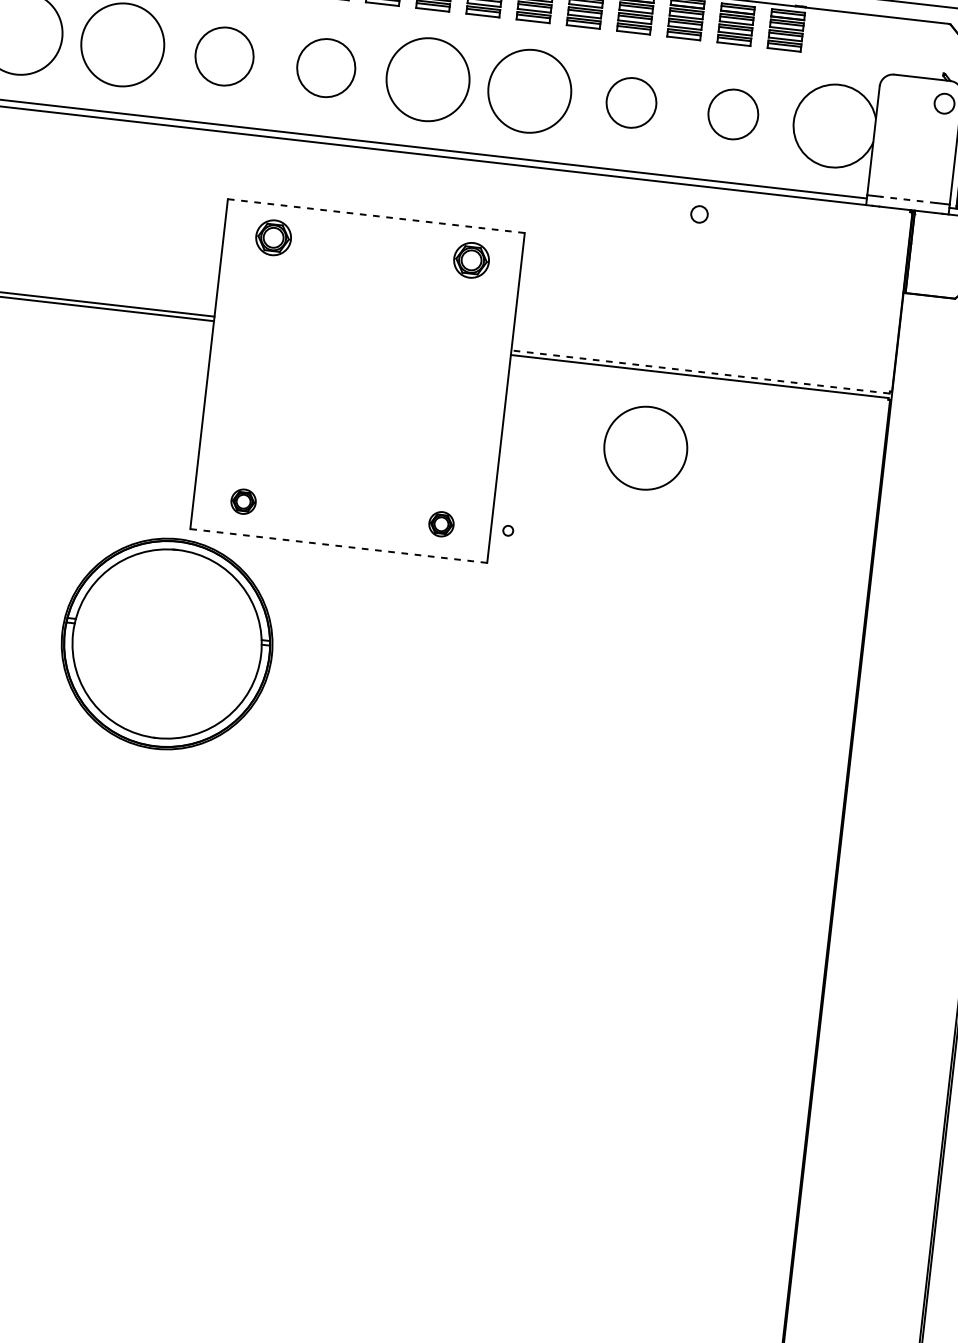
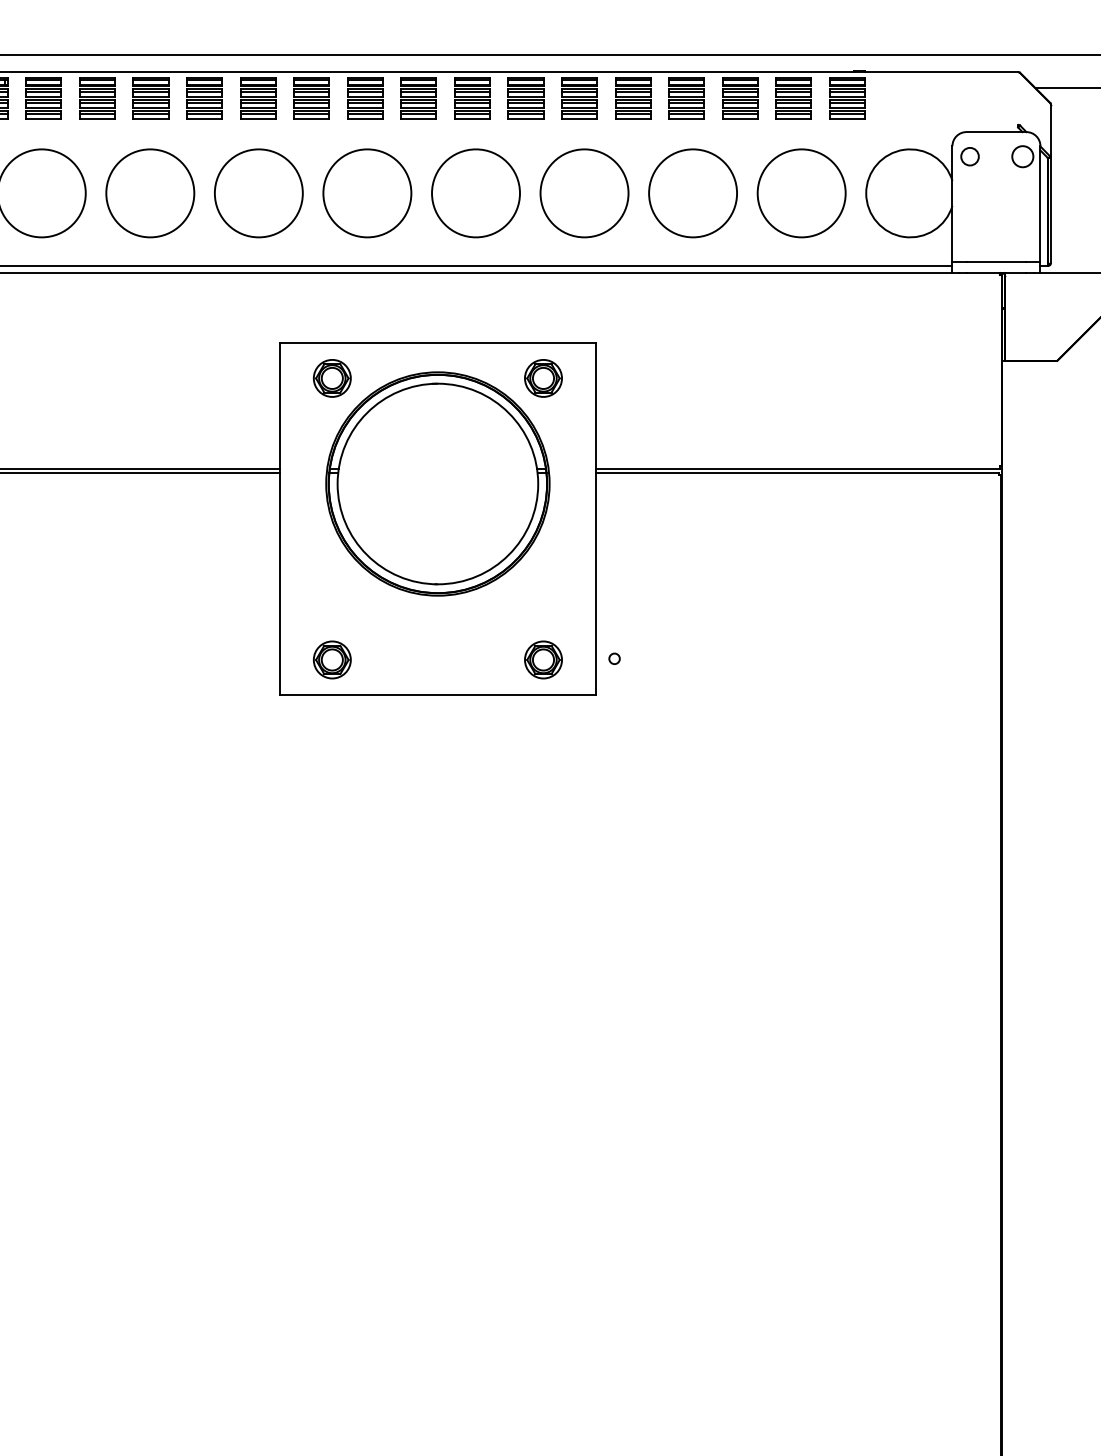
circle: (224, 56) -> (258, 193), size x1.43
circle: (326, 68) -> (367, 193), size x1.43
circle: (630, 102) -> (692, 193), size x1.67
circle: (733, 114) -> (801, 193), size x1.67
line: (908, 200) -> (996, 262), dashed -> solid
circle: (699, 214) -> (969, 156), moved
line: (376, 216) -> (438, 343), dashed -> solid
line: (700, 372) -> (798, 468), dashed -> solid
circle: (645, 448) -> (749, 555), removed
part: (243, 501) -> (332, 659), size x1.43
part: (441, 523) -> (543, 659), size x1.43
line: (338, 546) -> (437, 695), dashed -> solid
part: (166, 643) -> (437, 483), moved

